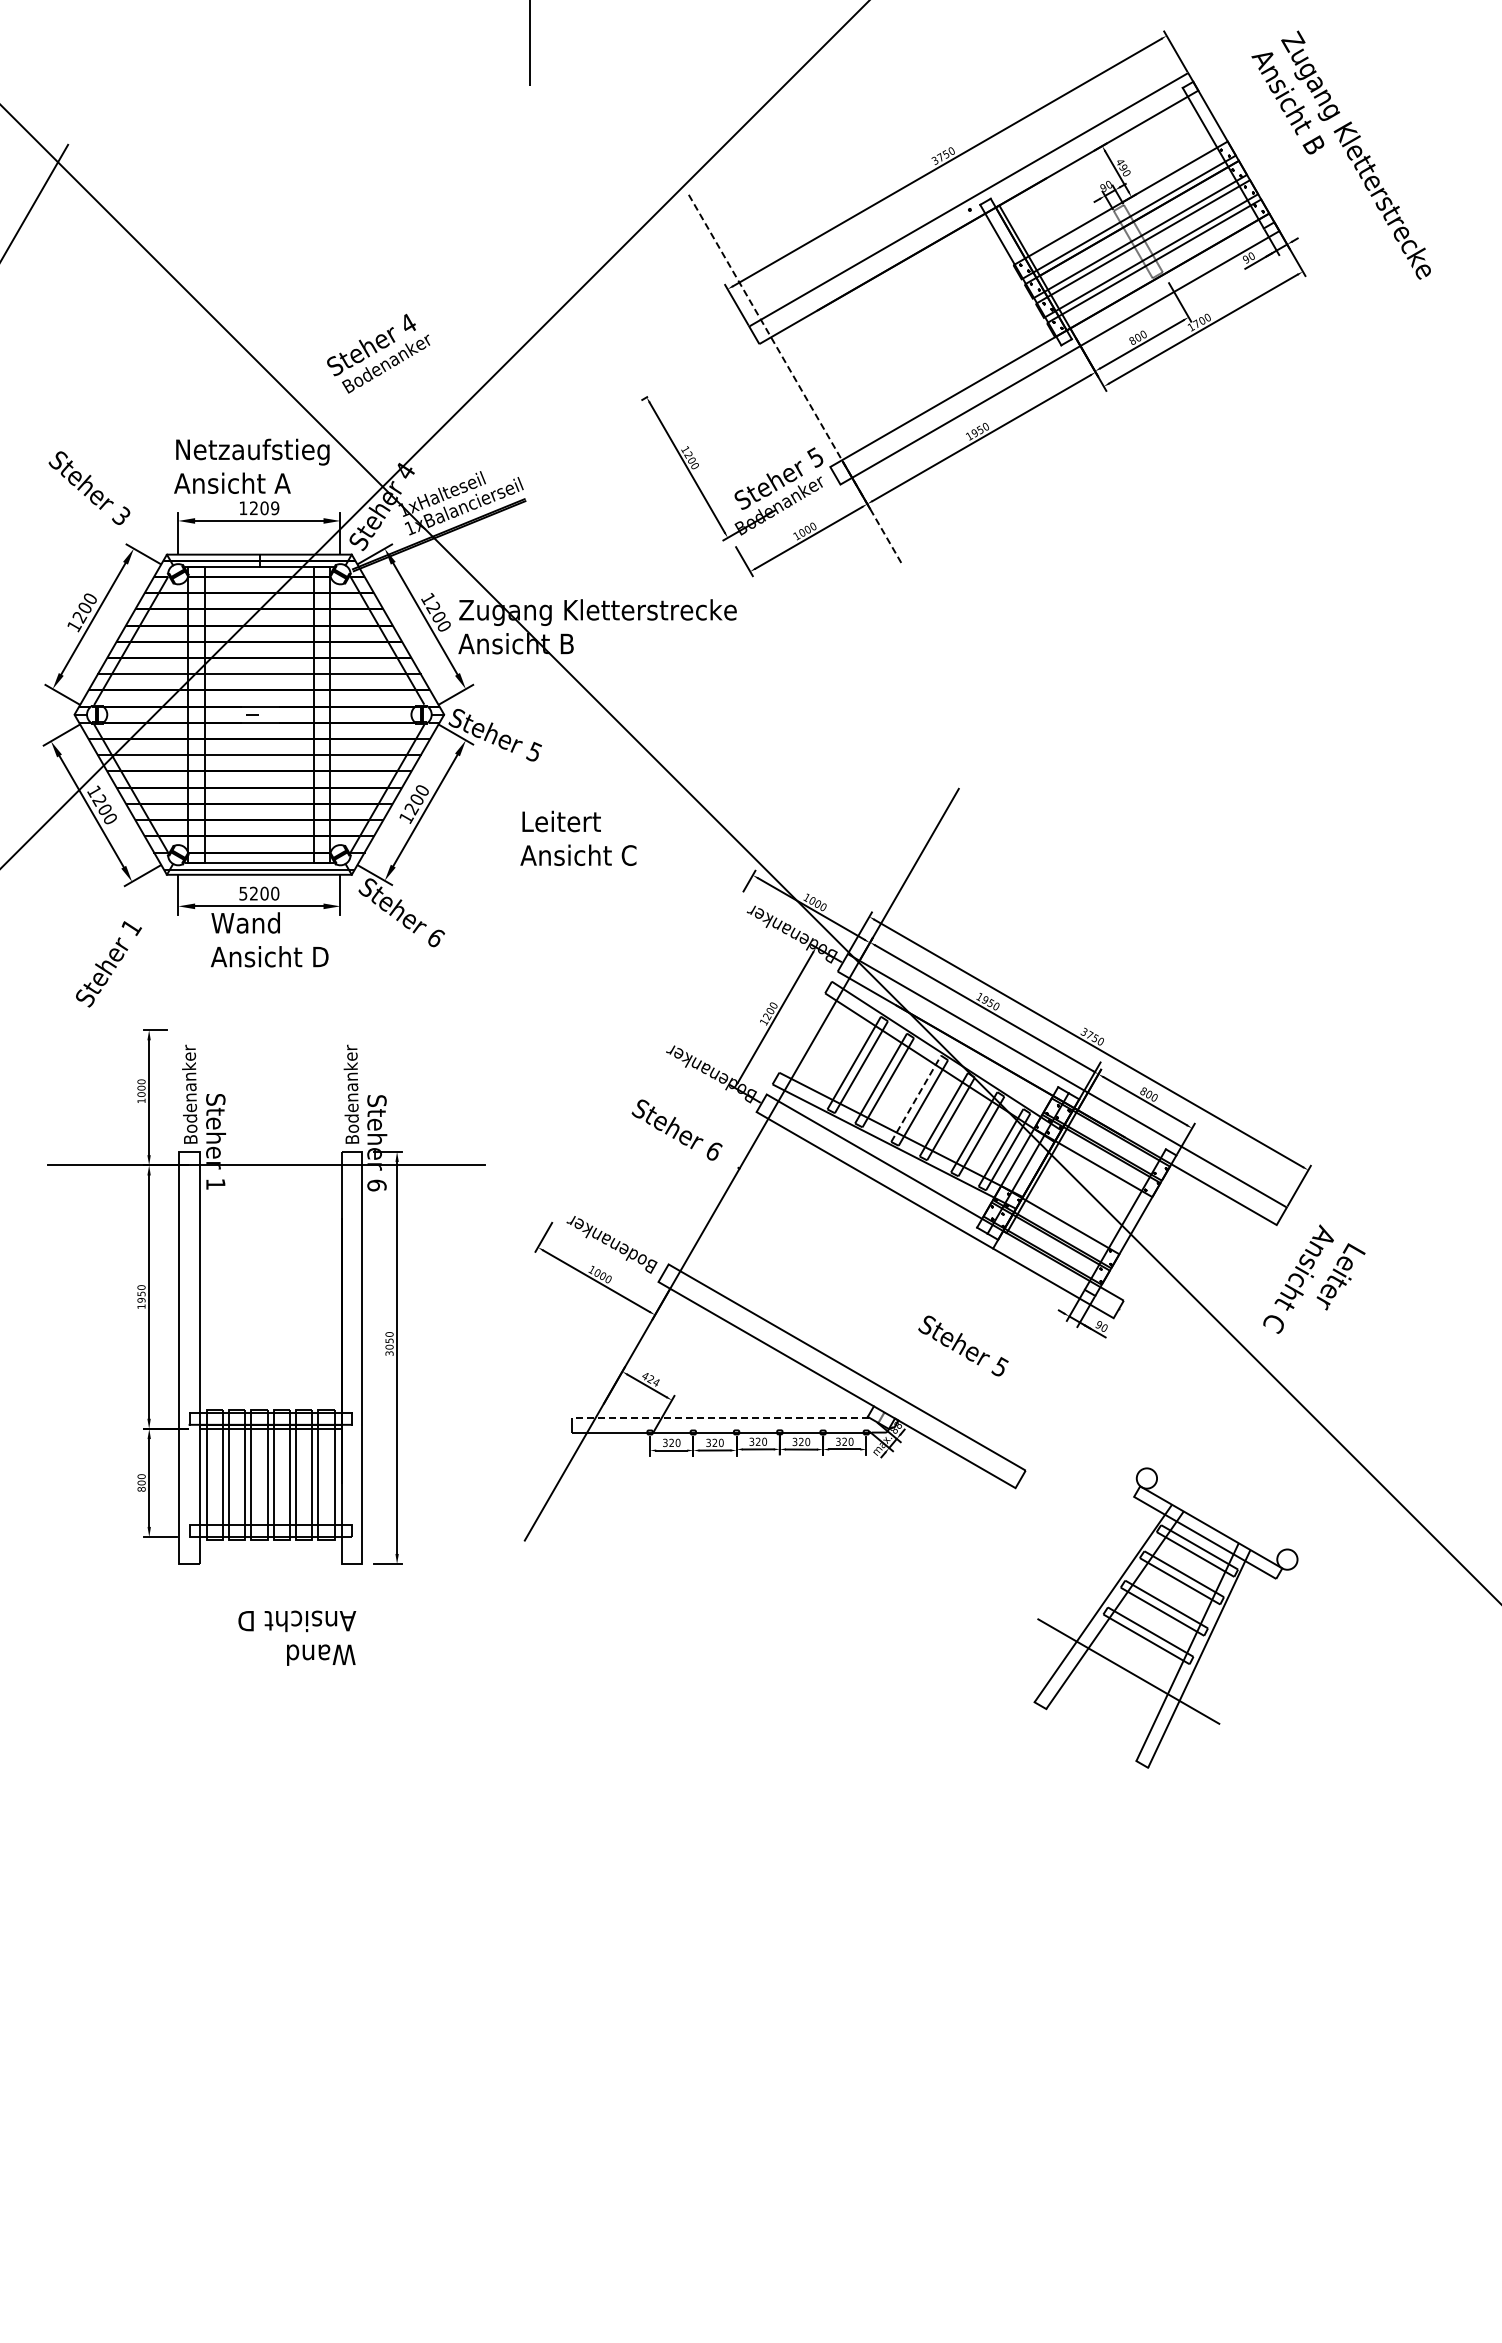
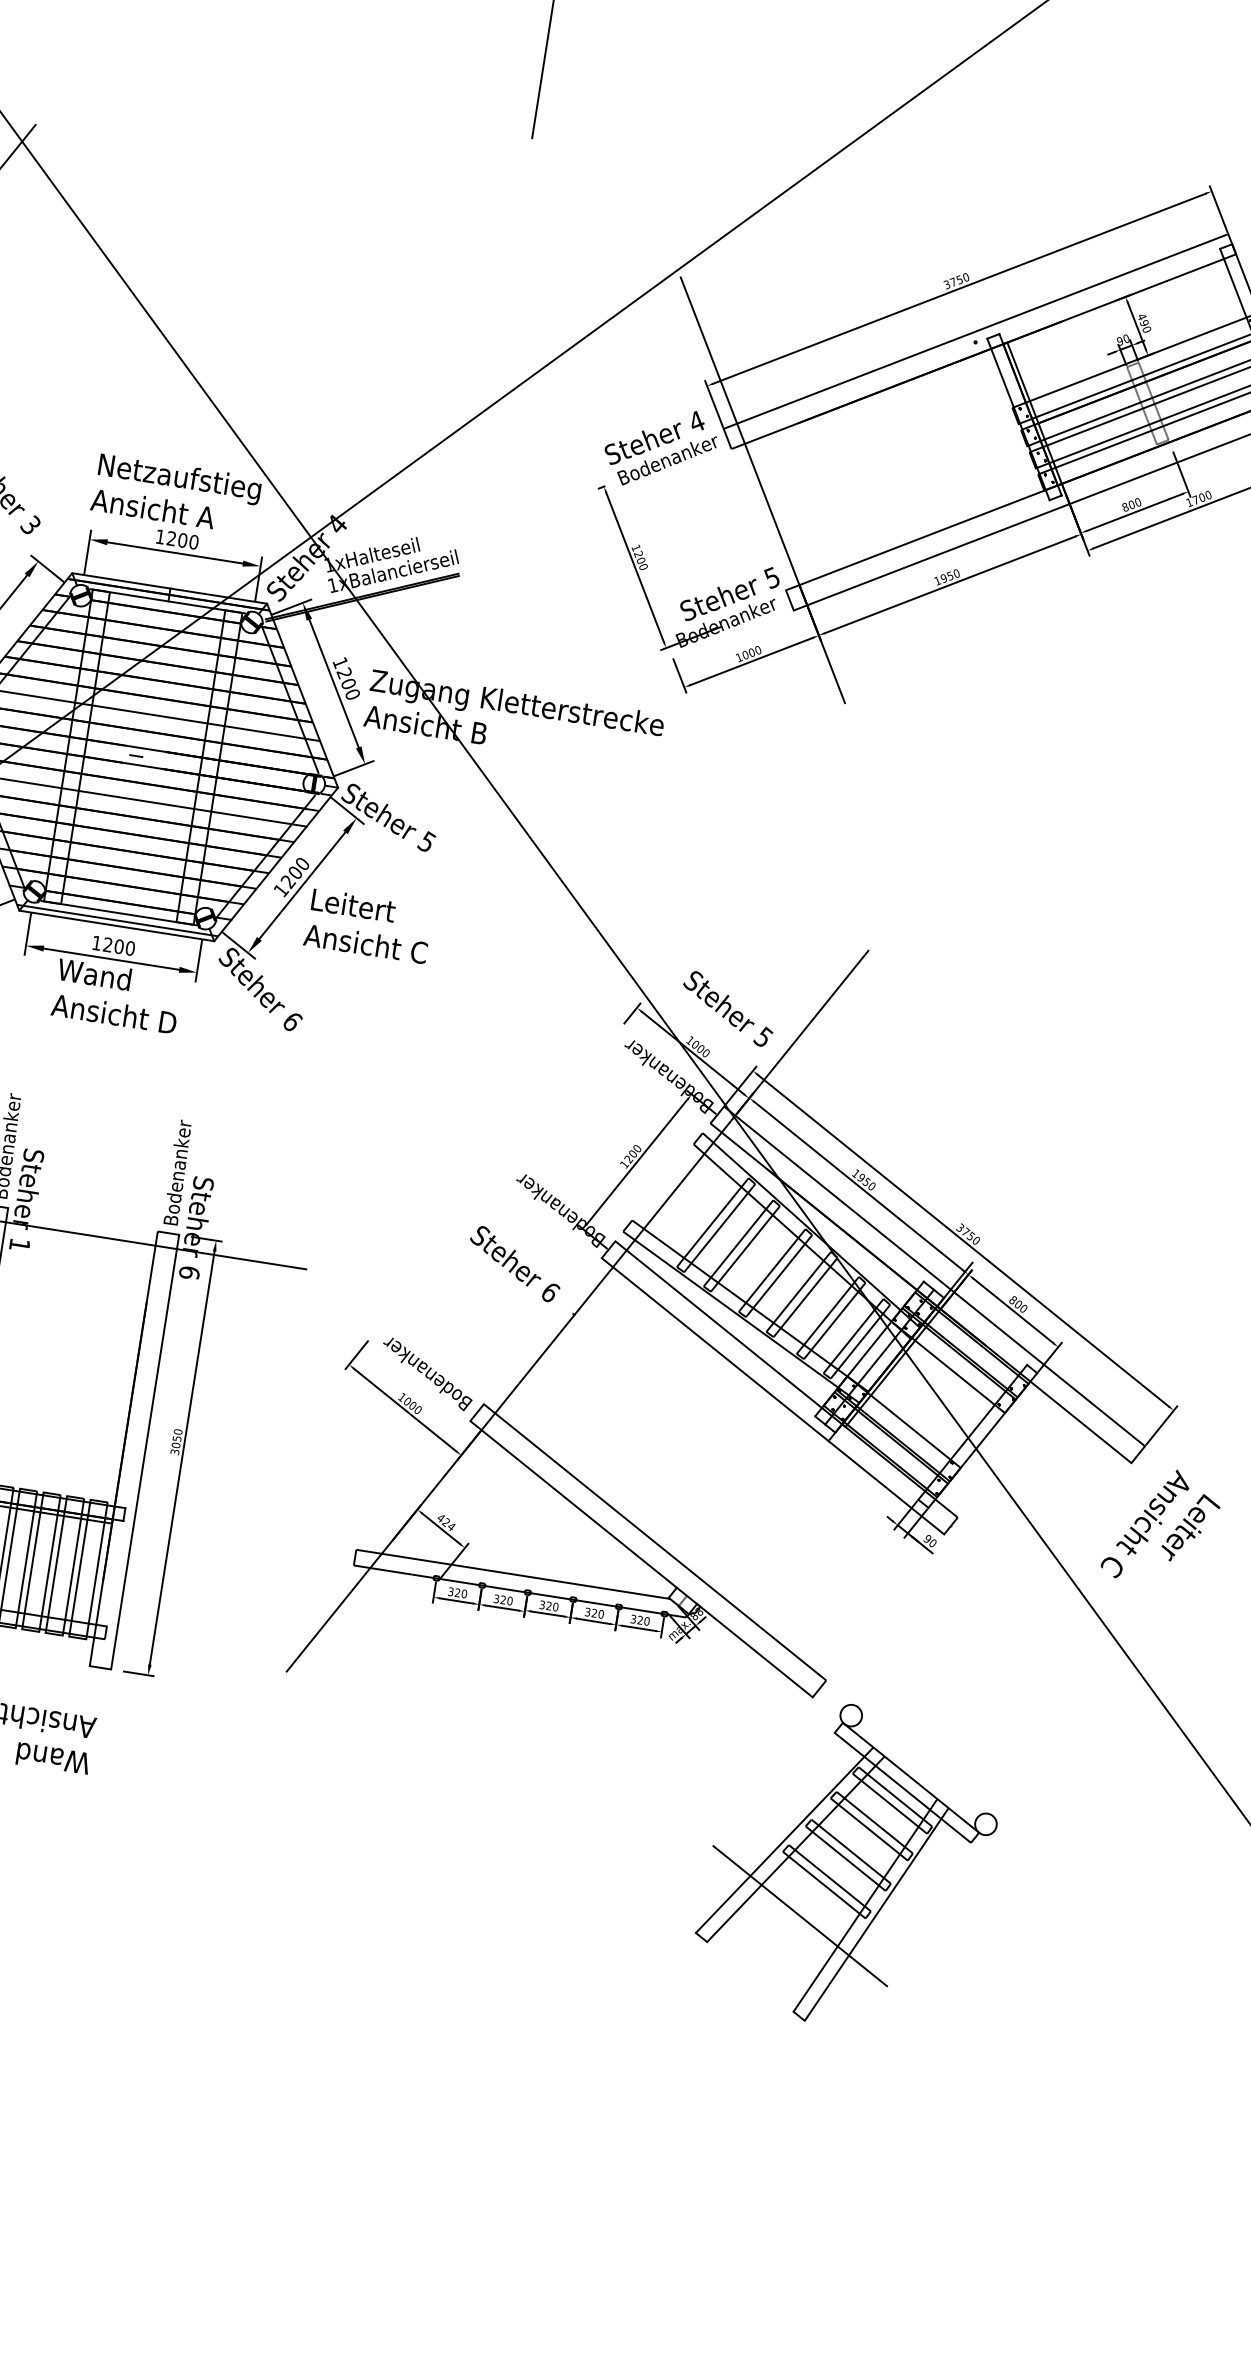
text: (378, 353) -> (660, 448), moved
line: (794, 377) -> (763, 490), dashed -> solid
text: (275, 508) -> (194, 542), 1209 -> 1200
text: (578, 837) -> (368, 925), moved
text: (243, 893) -> (96, 943), 5200 -> 1200
line: (916, 1098) -> (772, 1270), dashed -> solid
text: (963, 1345) -> (728, 1008), moved
line: (720, 1417) -> (513, 1574), dashed -> solid
part: (1165, 1617) -> (847, 1865), moved

